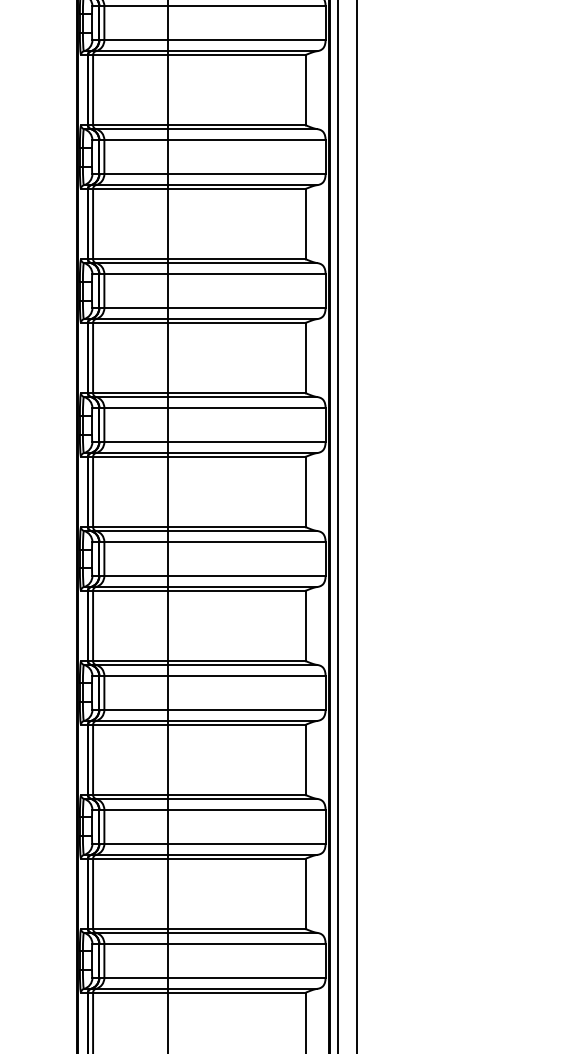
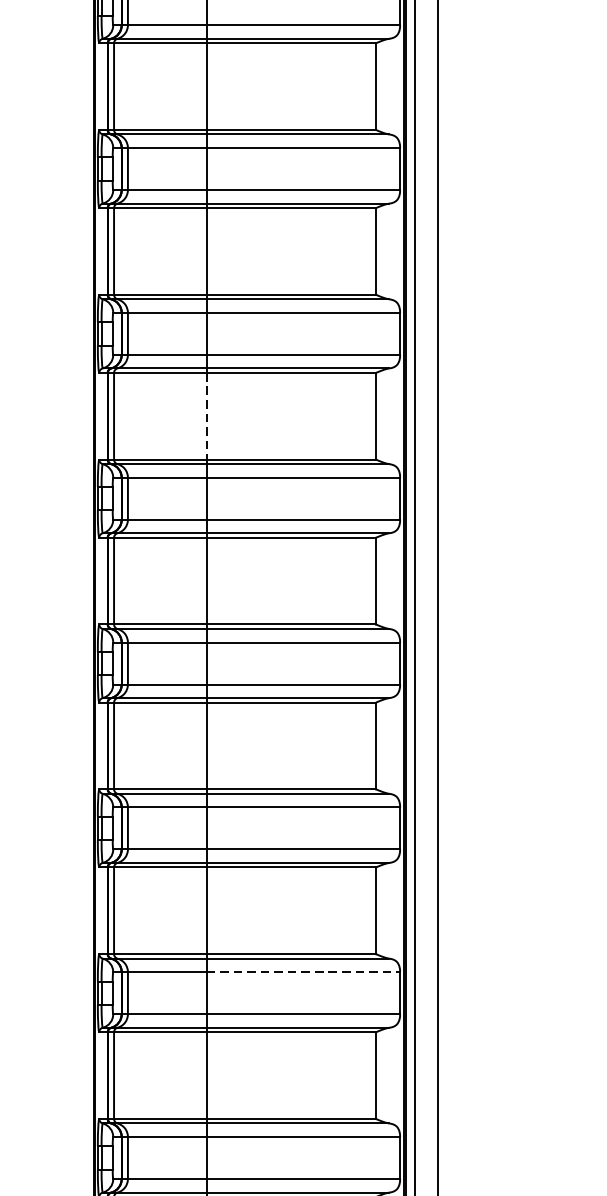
line: (168, 492) -> (206, 416), solid -> dashed
line: (246, 943) -> (302, 971), solid -> dashed

